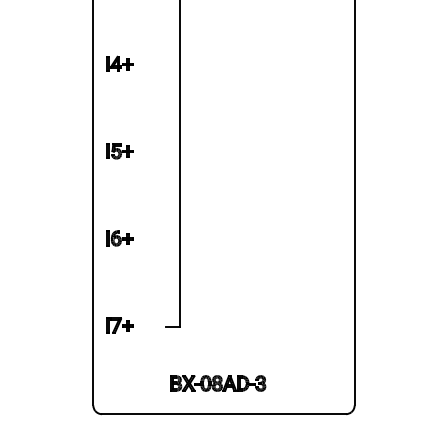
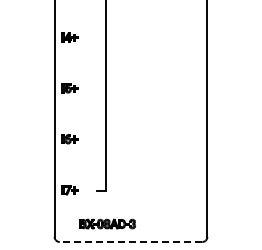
part: (218, 382) -> (107, 223), moved
line: (223, 414) -> (130, 242), solid -> dashed

